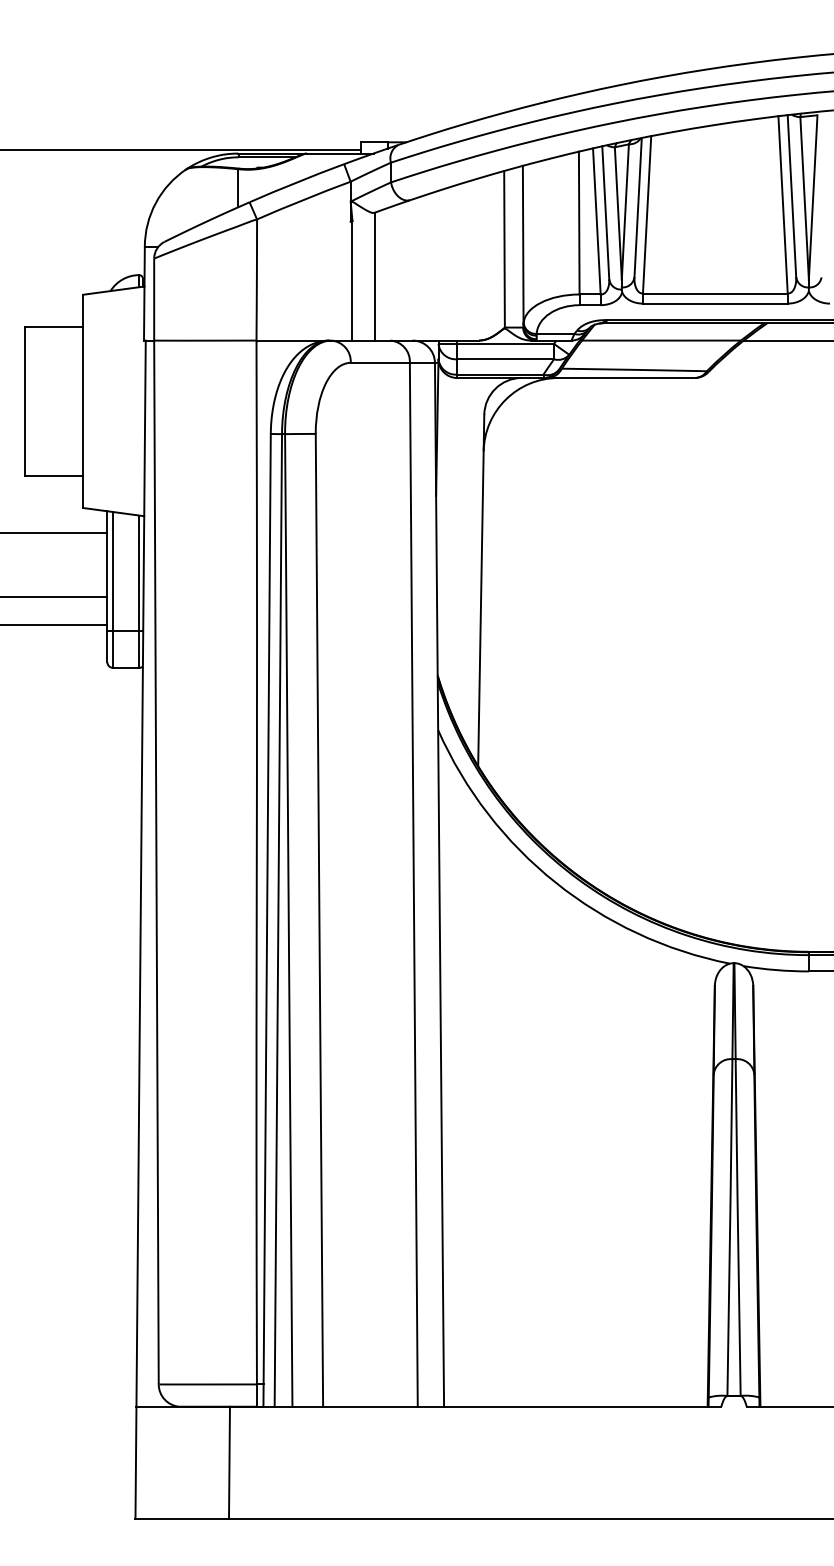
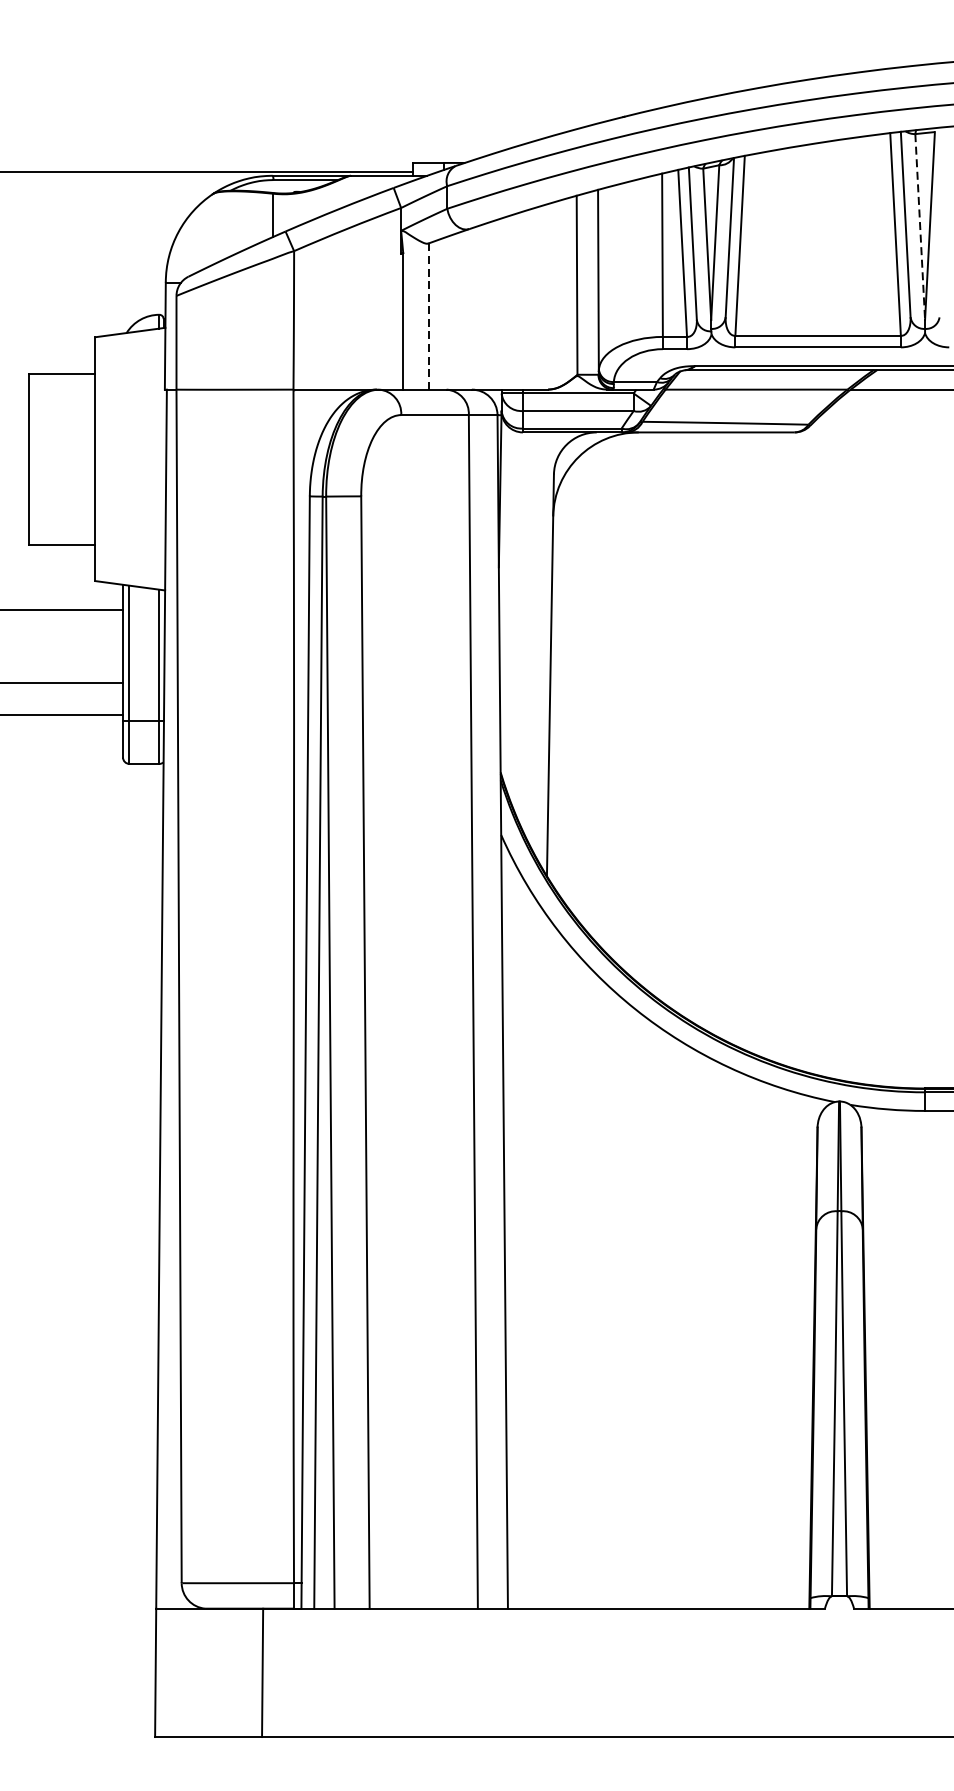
line: (804, 198) -> (920, 227), solid -> dashed
line: (374, 276) -> (428, 316), solid -> dashed

